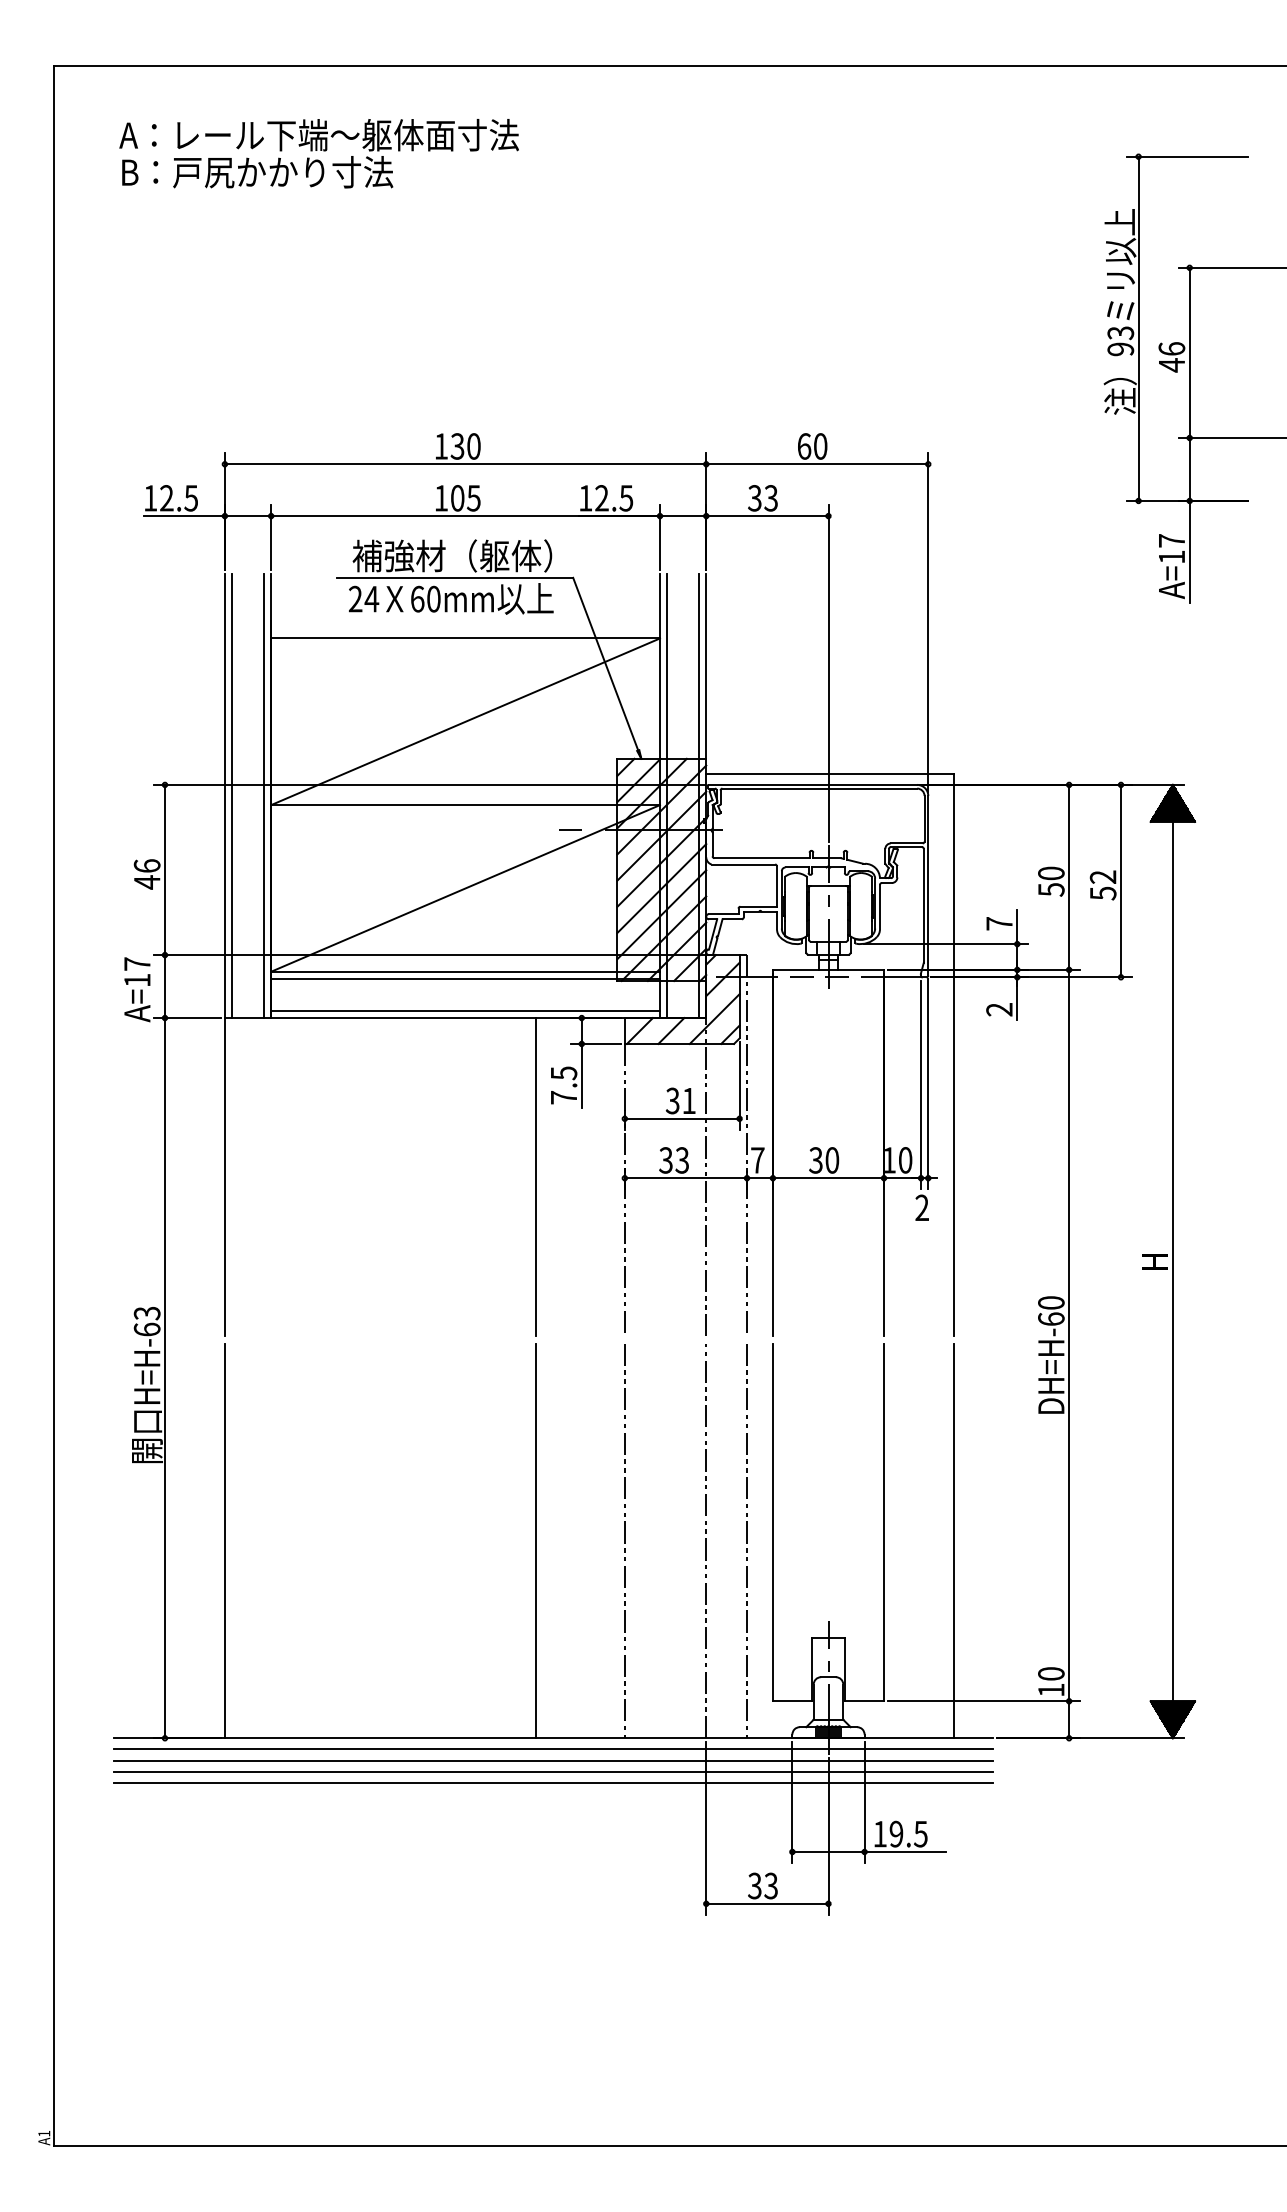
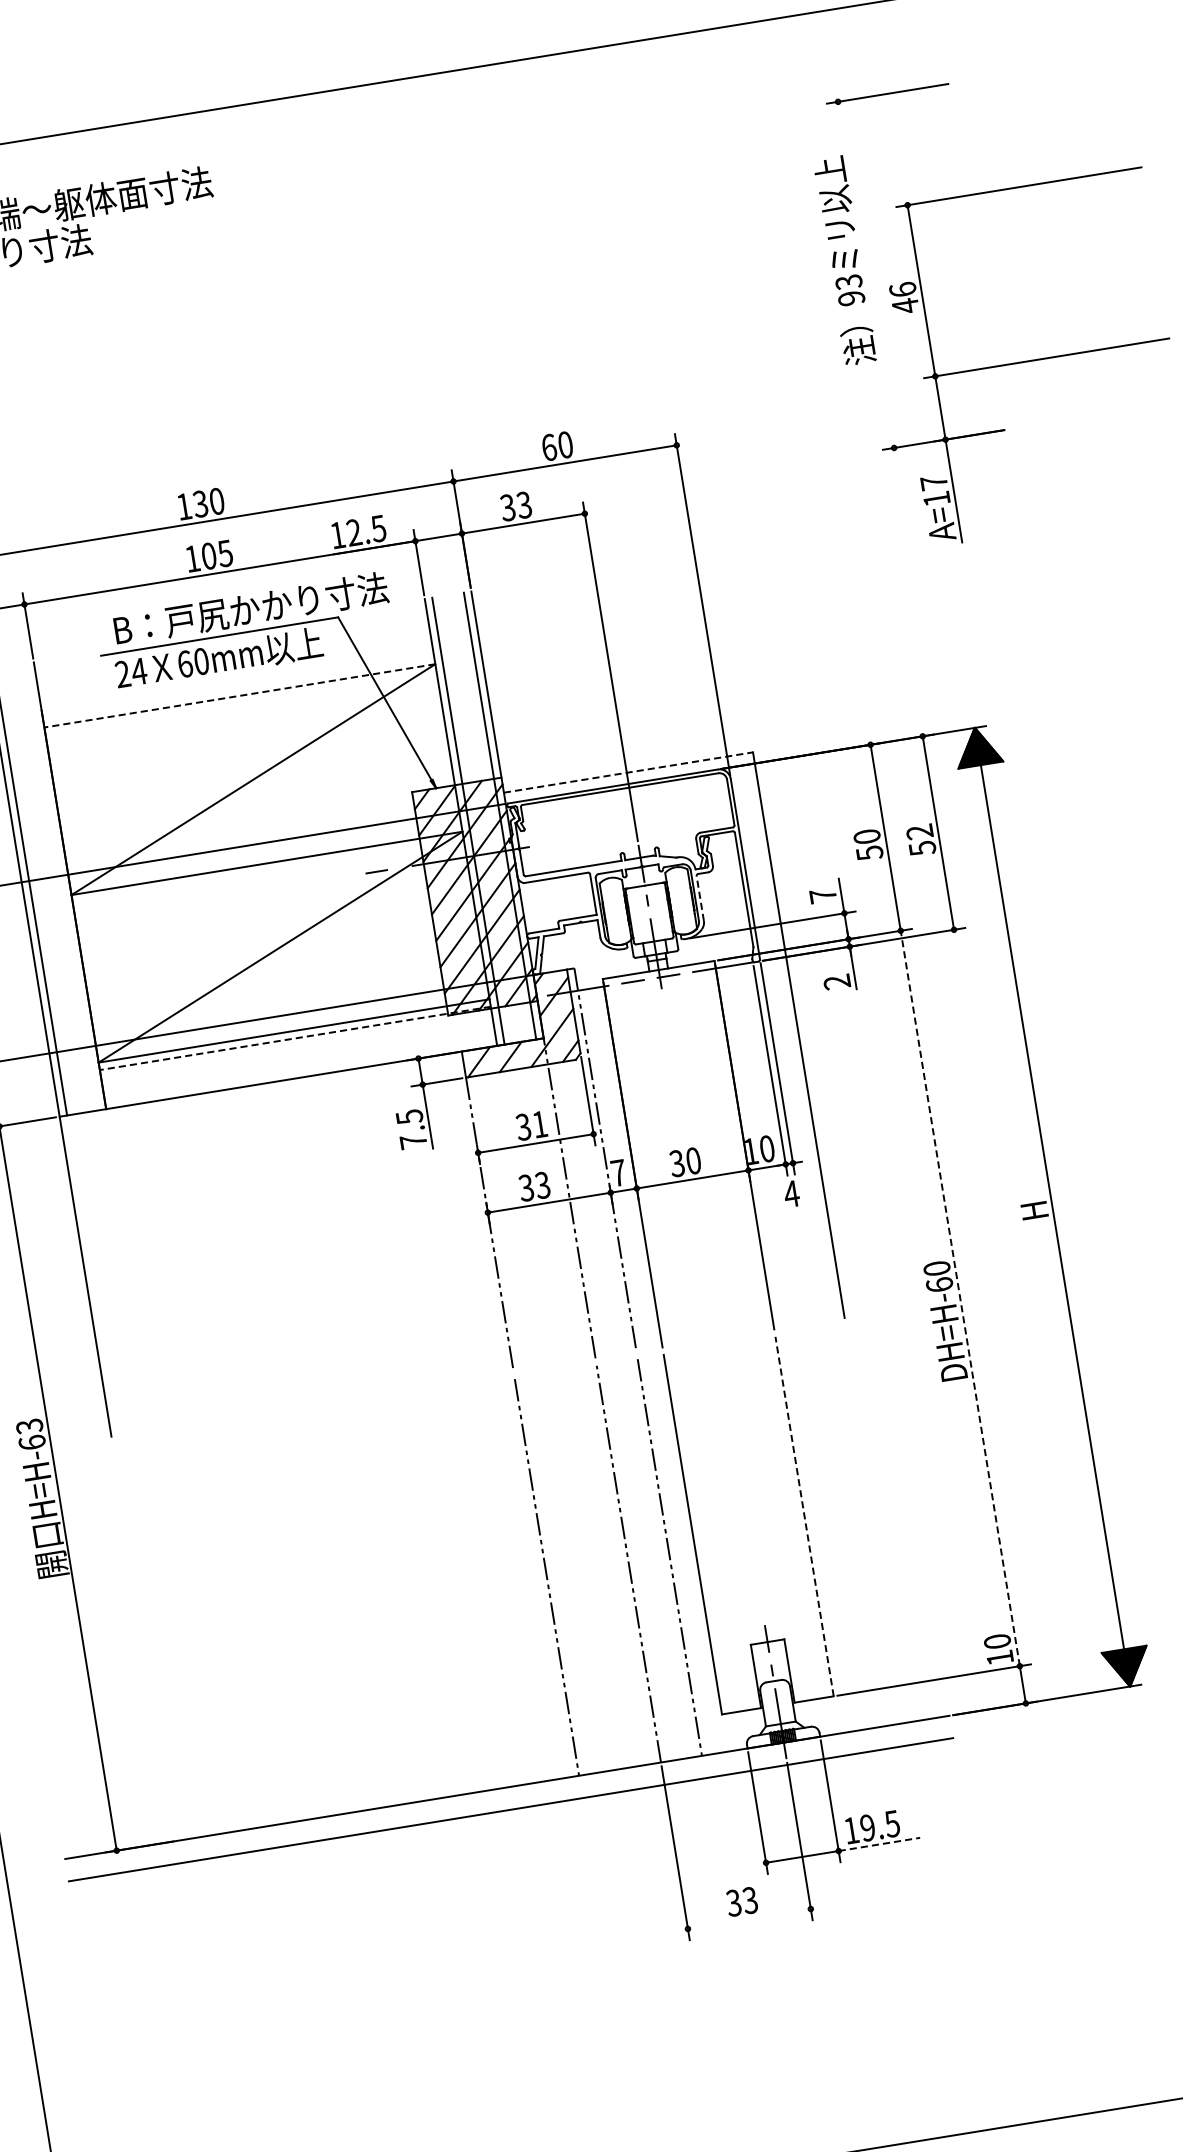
line: (1138, 328) -> (865, 274), removed
text: (488, 555) -> (249, 608), 補強材（躯体） -> B：戸尻かかり寸法
line: (465, 638) -> (239, 695), solid -> dashed
line: (830, 773) -> (628, 772), solid -> dashed
line: (263, 795) -> (62, 886), removed
line: (879, 906) -> (699, 897), solid -> dashed
line: (465, 979) -> (295, 1038), solid -> dashed
line: (465, 1010) -> (300, 1069), removed
line: (535, 1177) -> (397, 1226), removed
text: (921, 1207) -> (790, 1193), 2 -> 4
line: (1069, 1335) -> (960, 1298), solid -> dashed
line: (884, 1522) -> (805, 1516), solid -> dashed
line: (224, 1540) -> (144, 1642), removed
line: (535, 1540) -> (457, 1591), removed
line: (954, 1540) -> (878, 1523), removed
line: (553, 1749) -> (509, 1798), removed
line: (553, 1771) -> (512, 1820), removed
line: (553, 1782) -> (514, 1831), removed
line: (905, 1851) -> (879, 1843), solid -> dashed
line: (767, 1903) -> (749, 1918), removed

